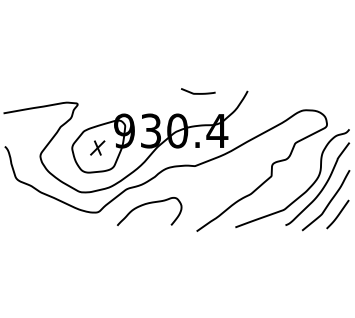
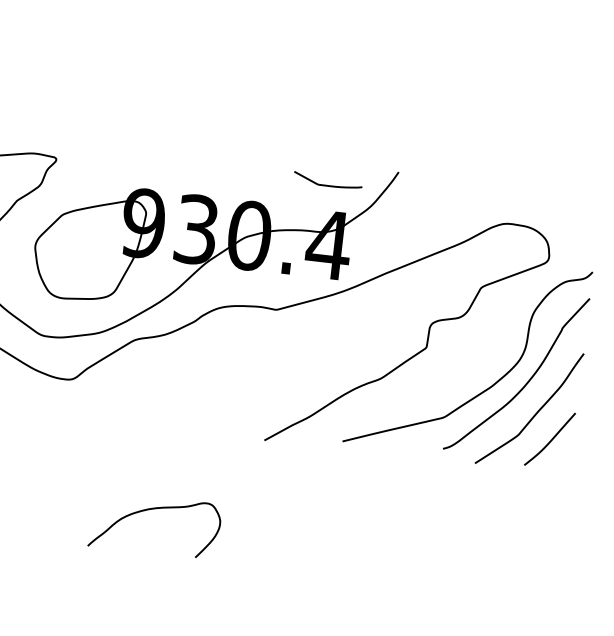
curve: (198, 93) -> (327, 185), moved
part: (97, 147) -> (85, 250), removed
curve: (148, 204) -> (154, 510), moved

